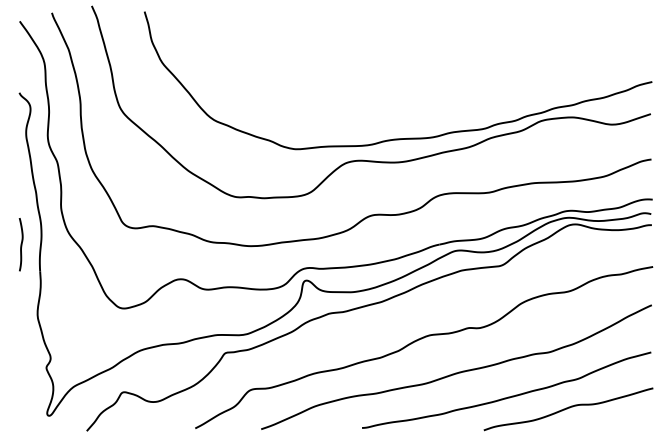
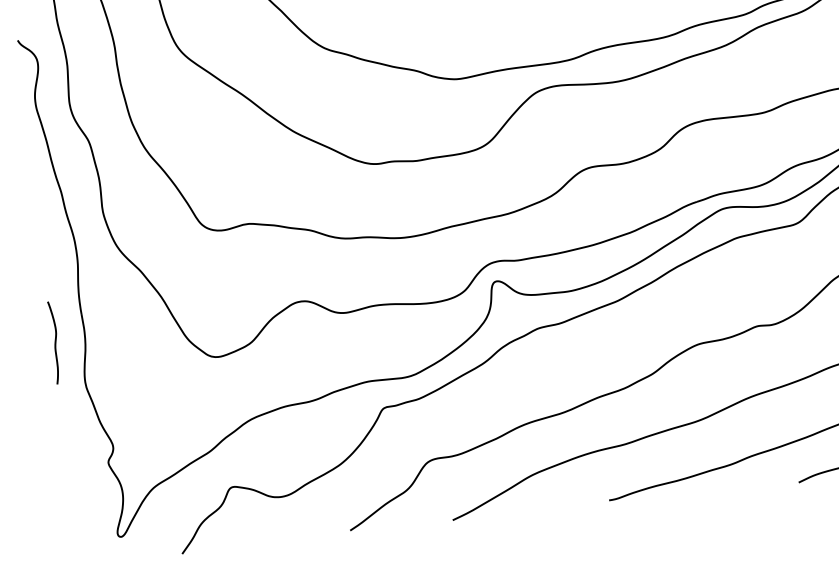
curve: (20, 244) -> (53, 342), moved

